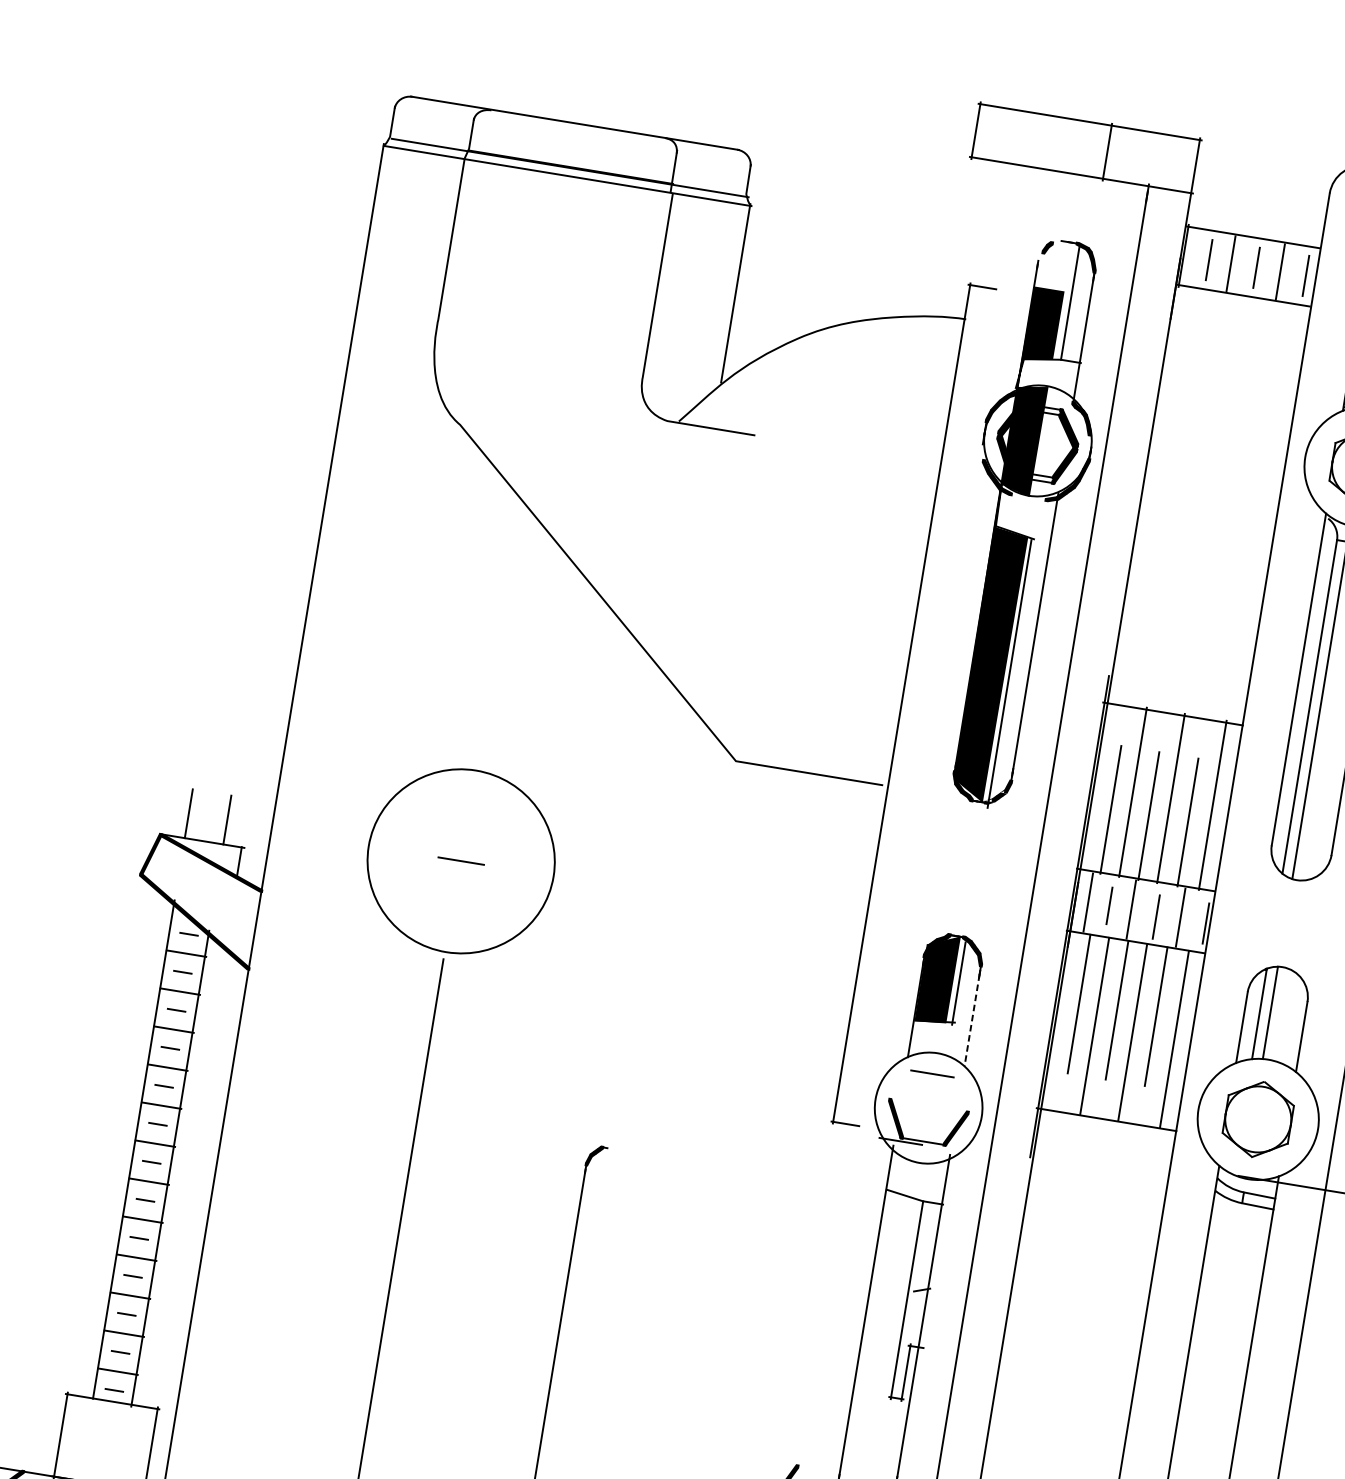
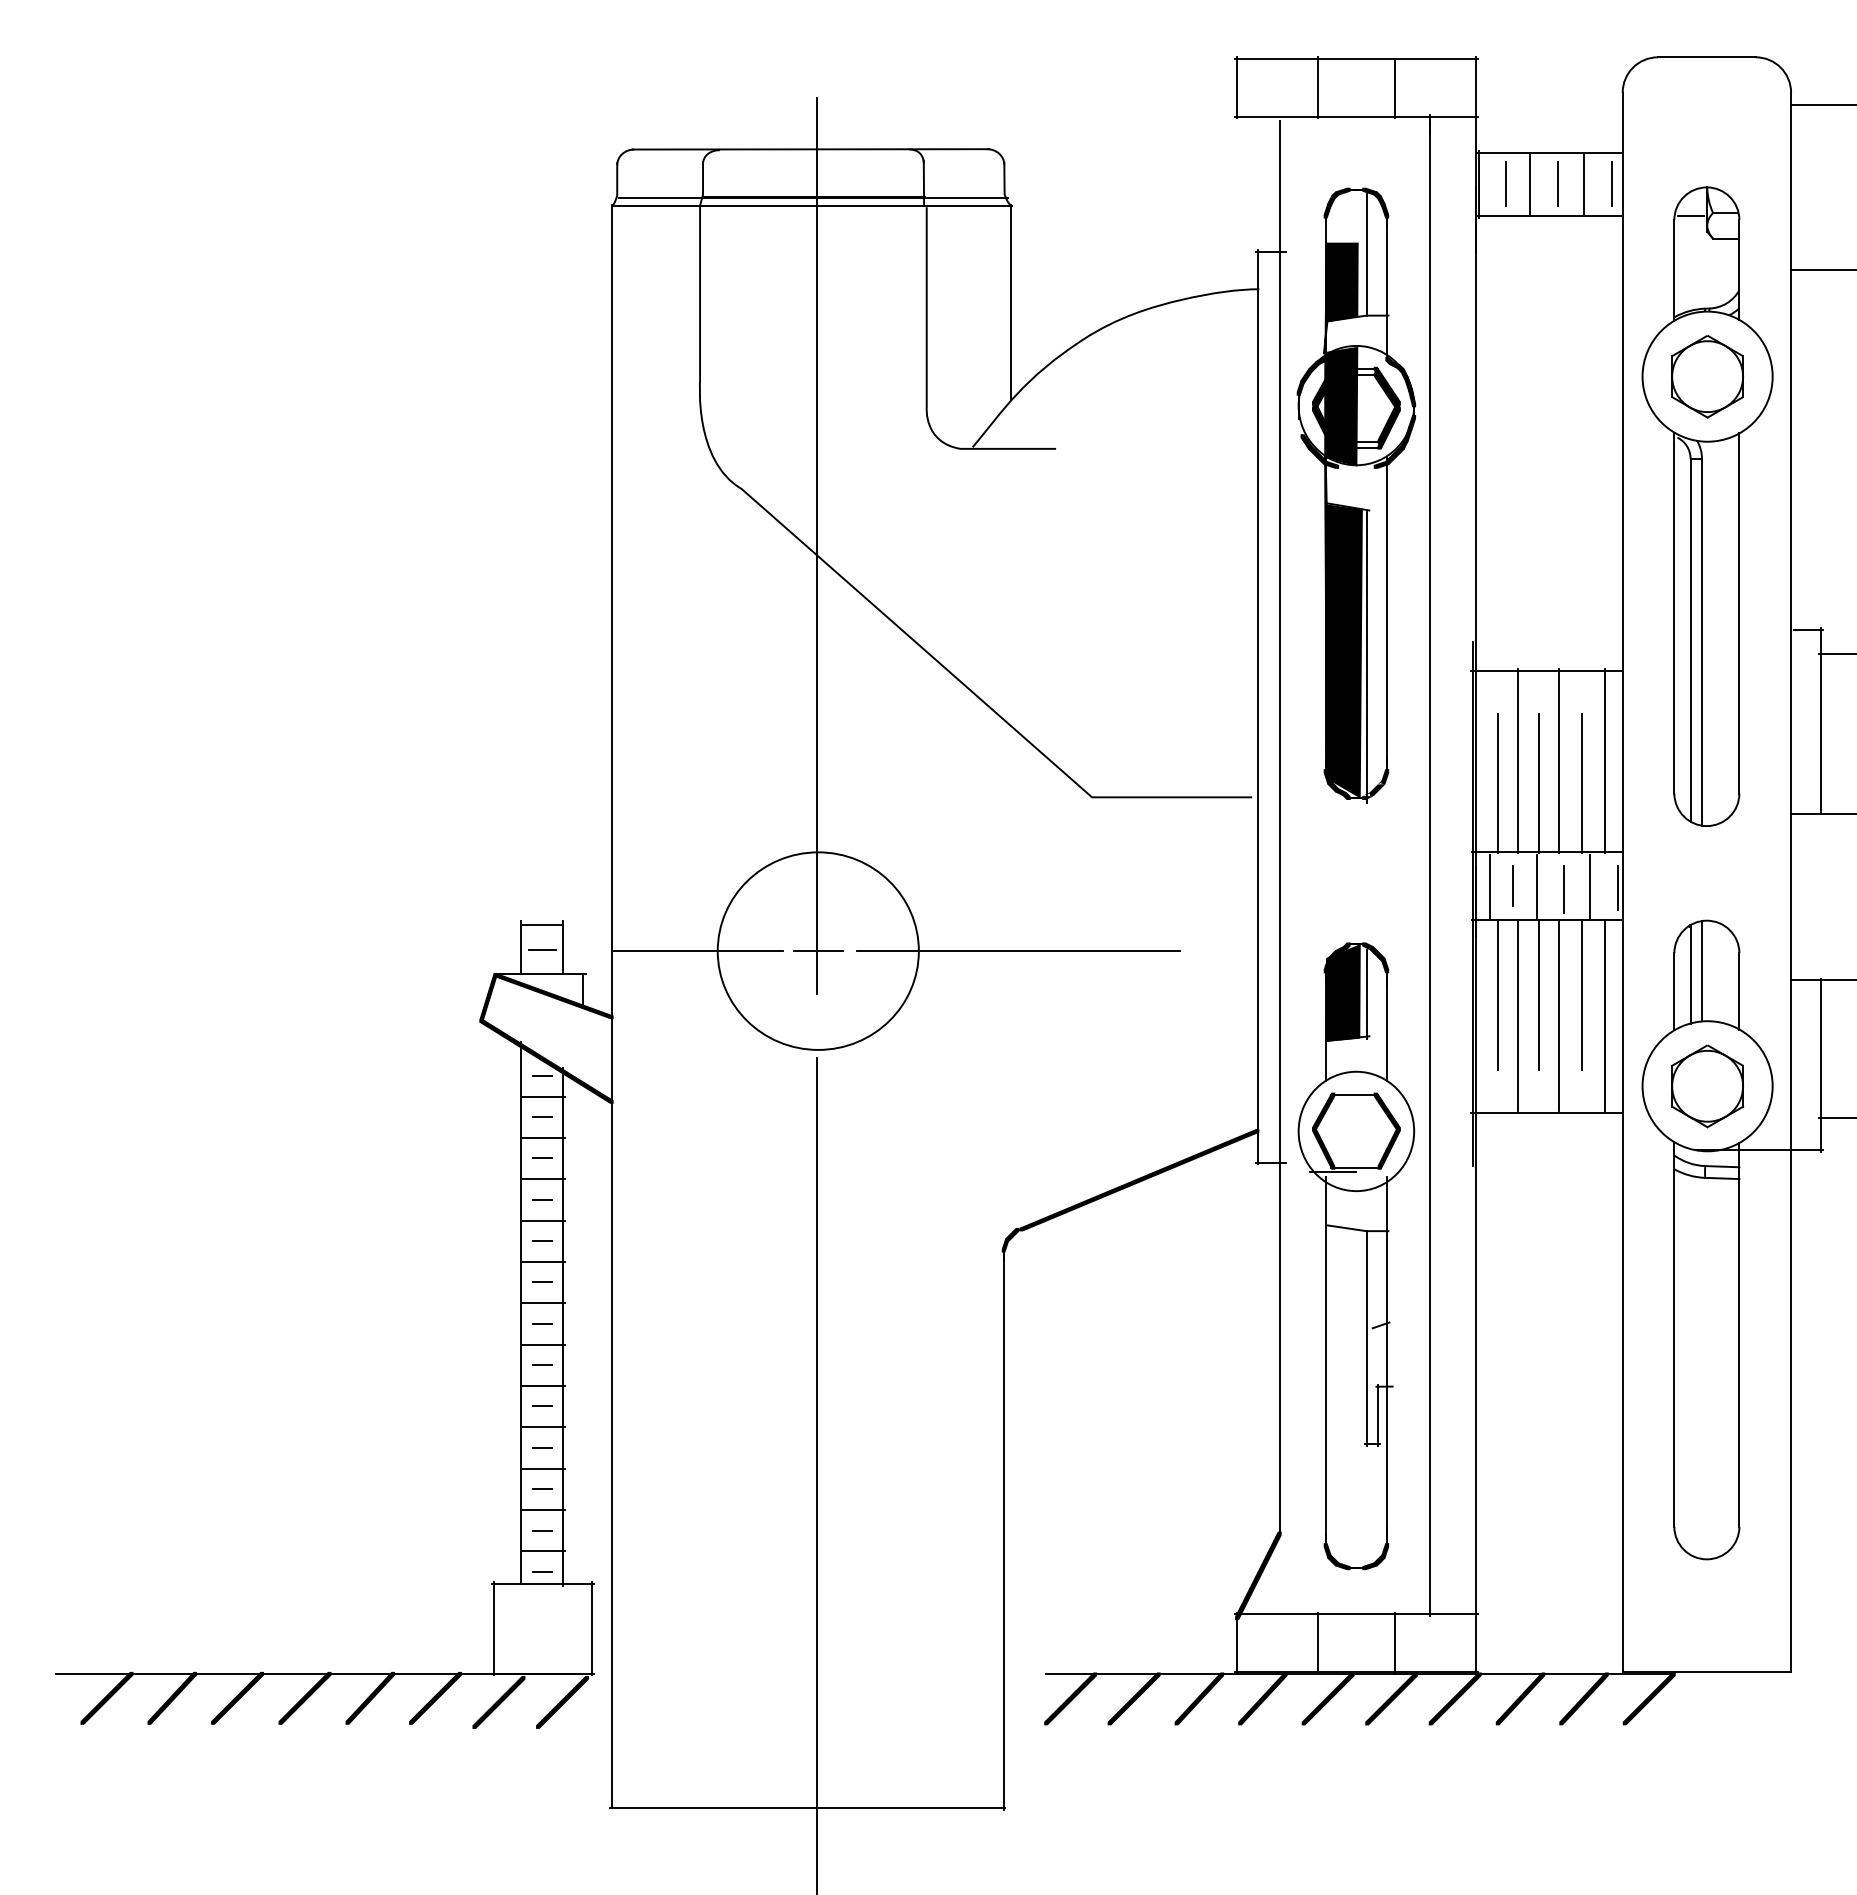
line: (1107, 152) -> (1317, 87), moved
line: (1120, 156) -> (1394, 89), added
fill: (1057, 242) -> (1342, 191), added
fill: (1040, 257) -> (1327, 210), added
fill: (1090, 441) -> (1412, 397), added
line: (520, 489) -> (816, 546), added
line: (211, 796) -> (542, 925), added
line: (903, 817) -> (1279, 827), added
line: (206, 819) -> (541, 950), added
line: (350, 842) -> (697, 950), added
line: (645, 890) -> (1018, 950), added
line: (972, 1020) -> (1387, 1031), dashed -> solid
fill: (901, 1084) -> (1323, 1111), added
fill: (959, 1094) -> (1386, 1111), added
fill: (721, 1120) -> (1139, 1180), added

